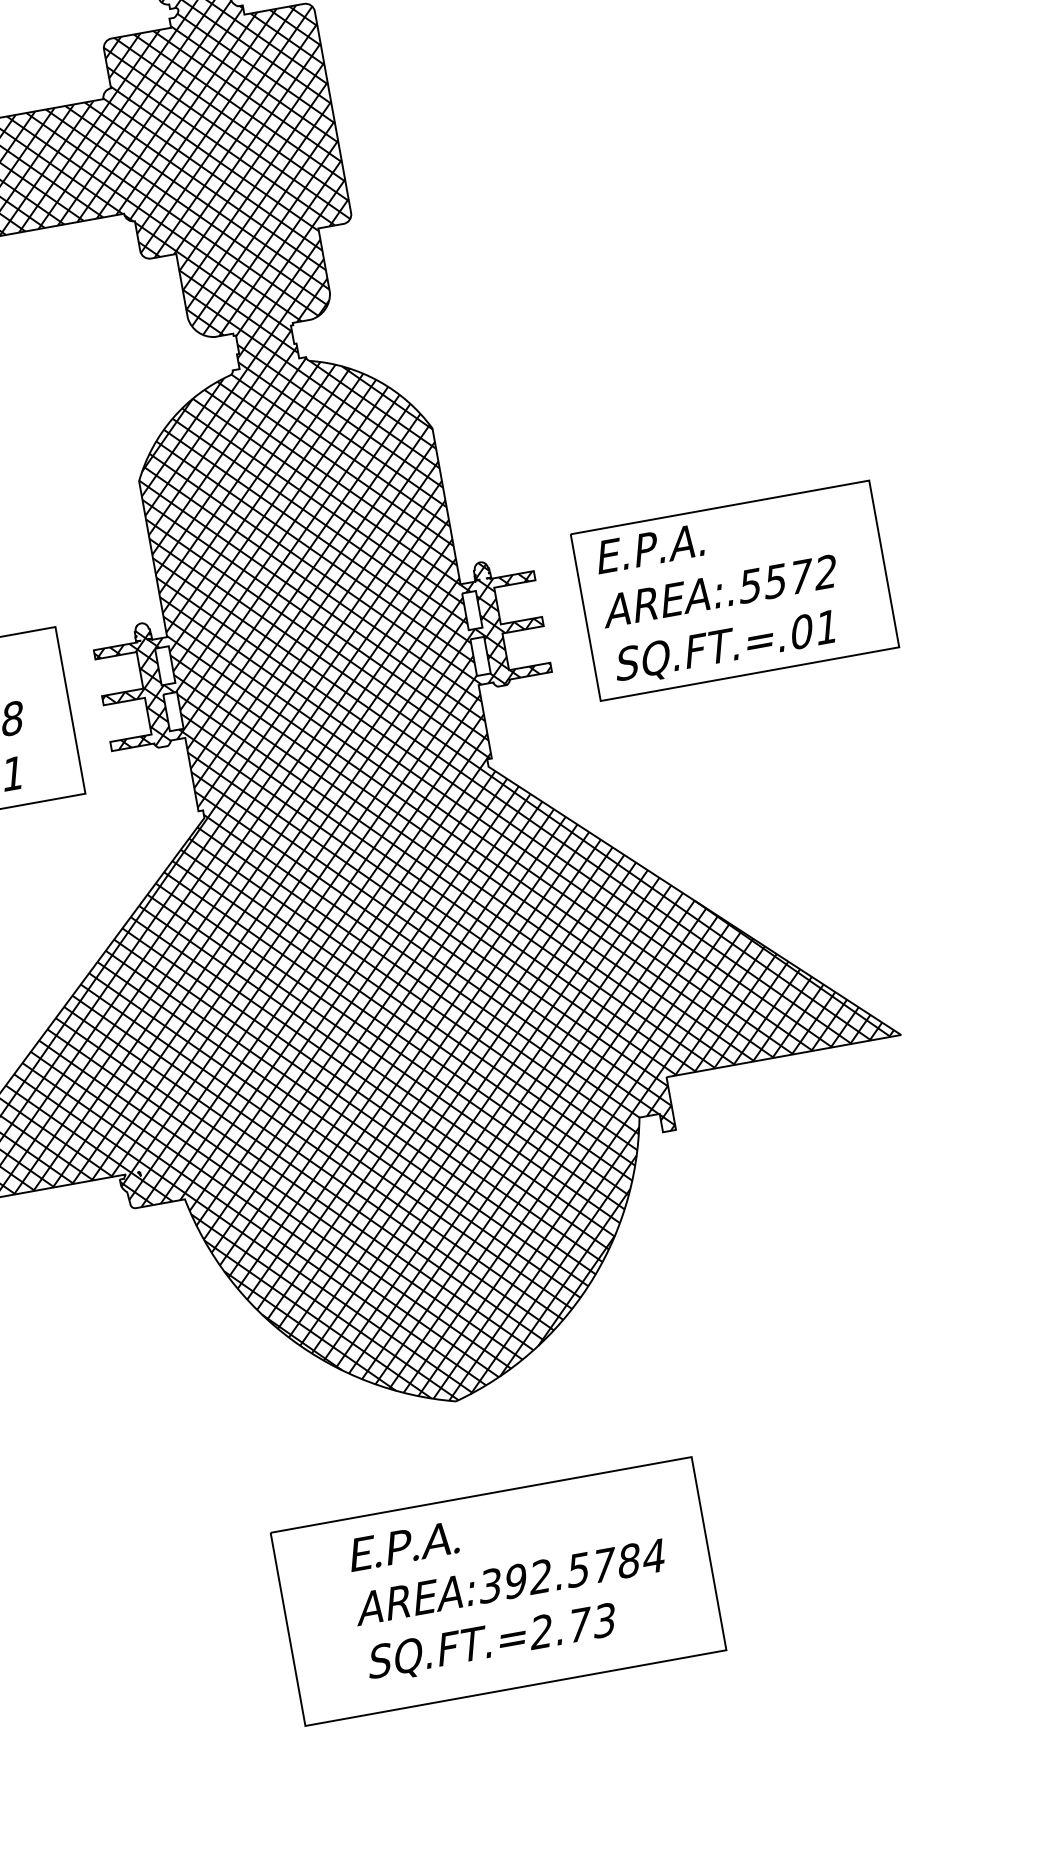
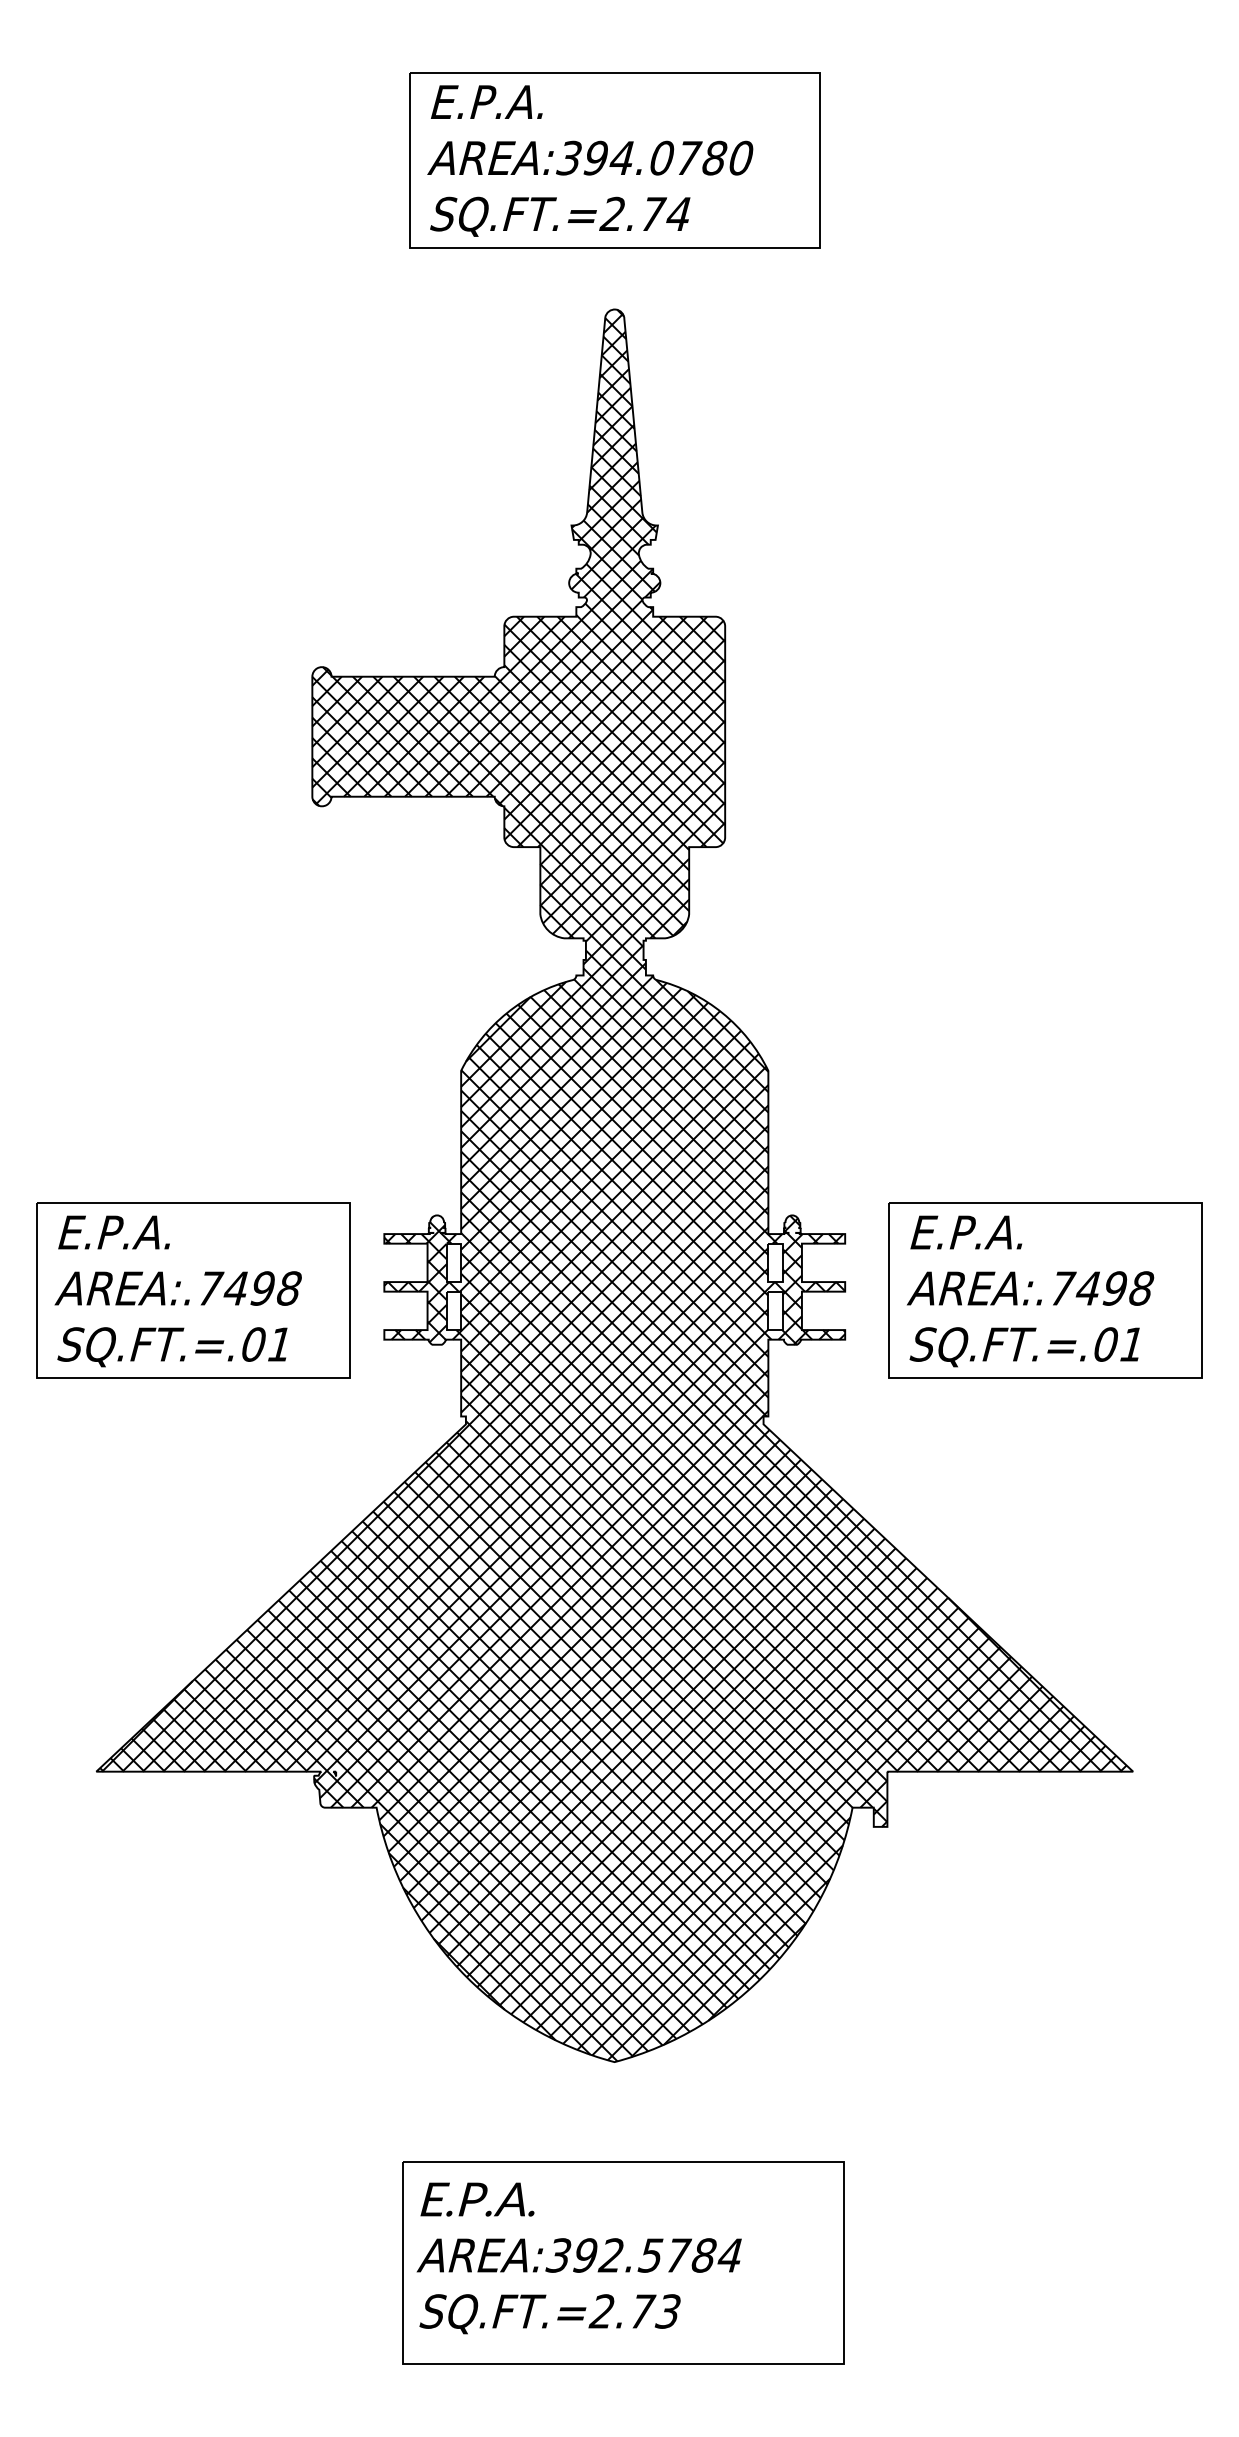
text: (787, 579) -> (1101, 1288), AREA:.5572 -> AREA:.7498
text: (509, 1585) -> (578, 2258), moved

